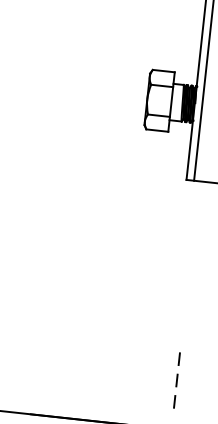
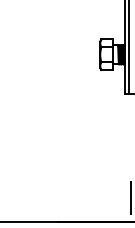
line: (175, 382) -> (130, 197), dashed -> solid

